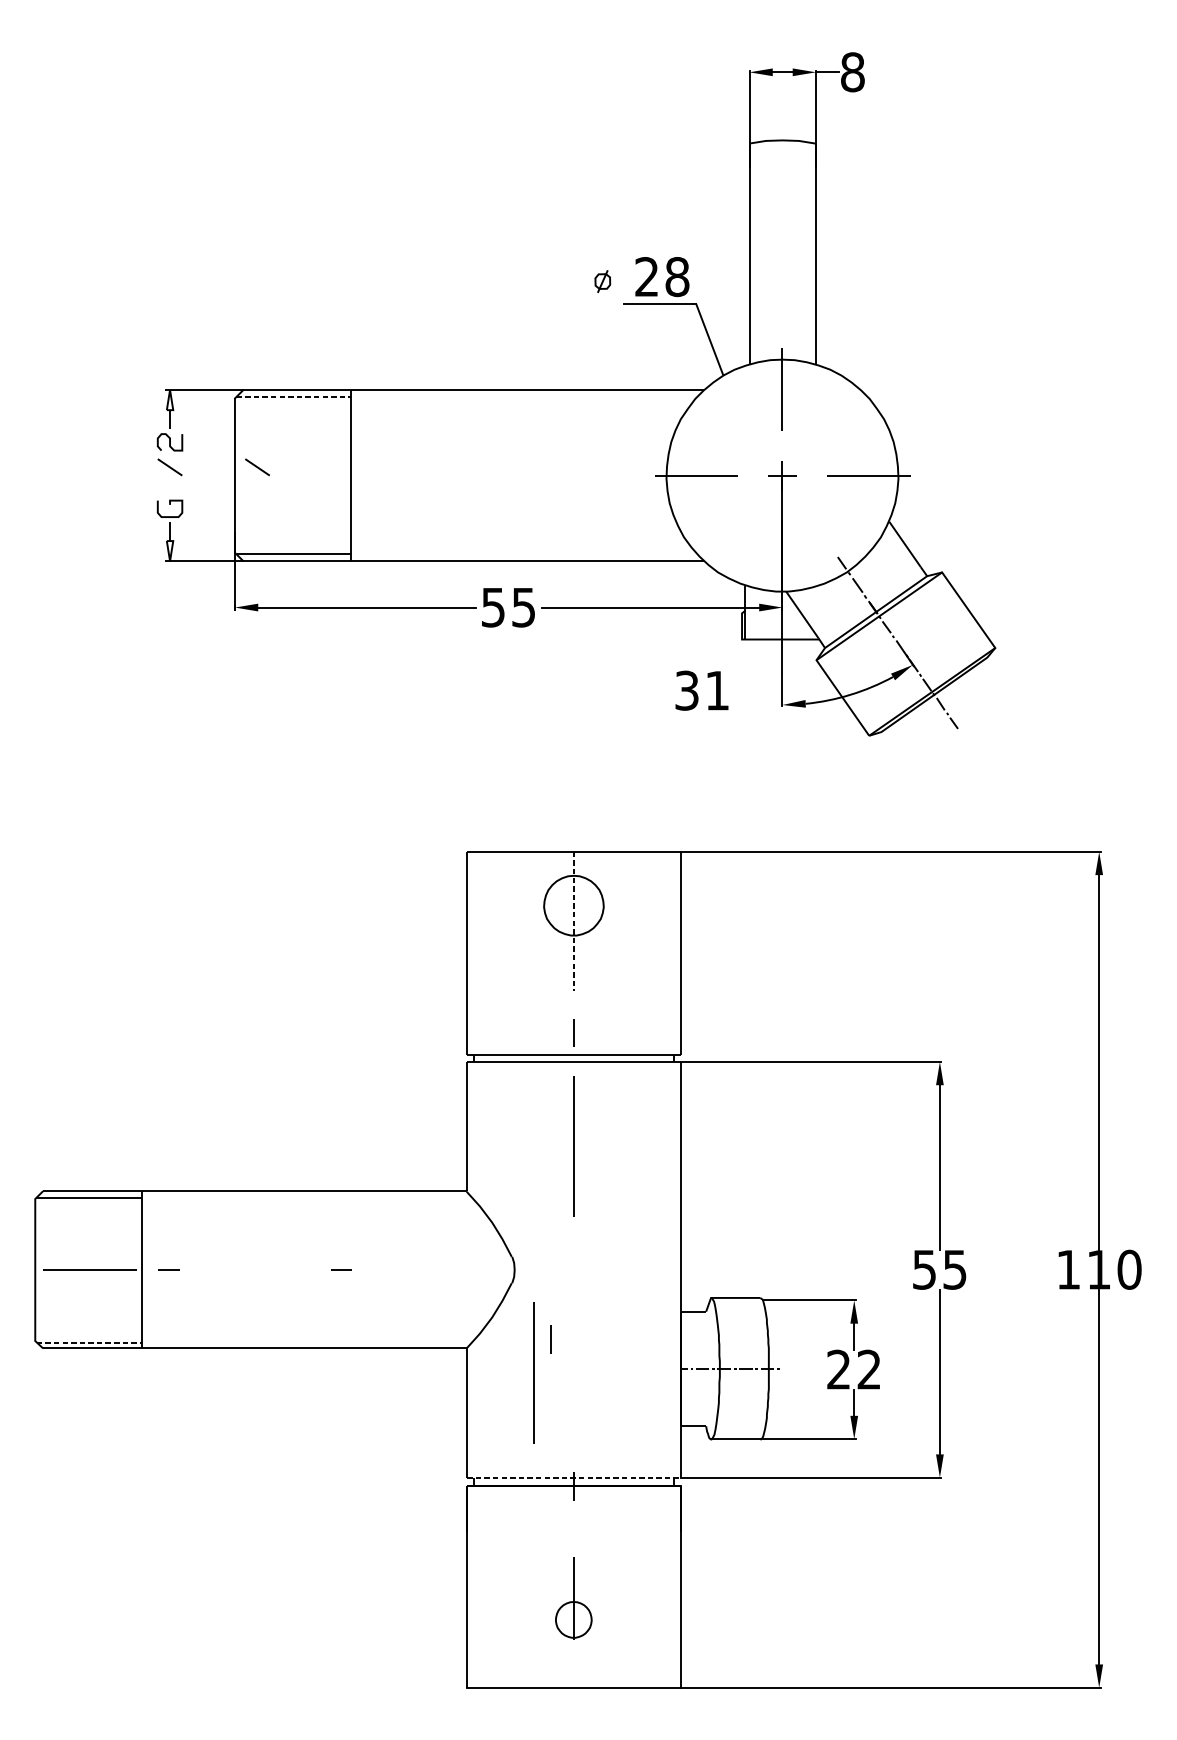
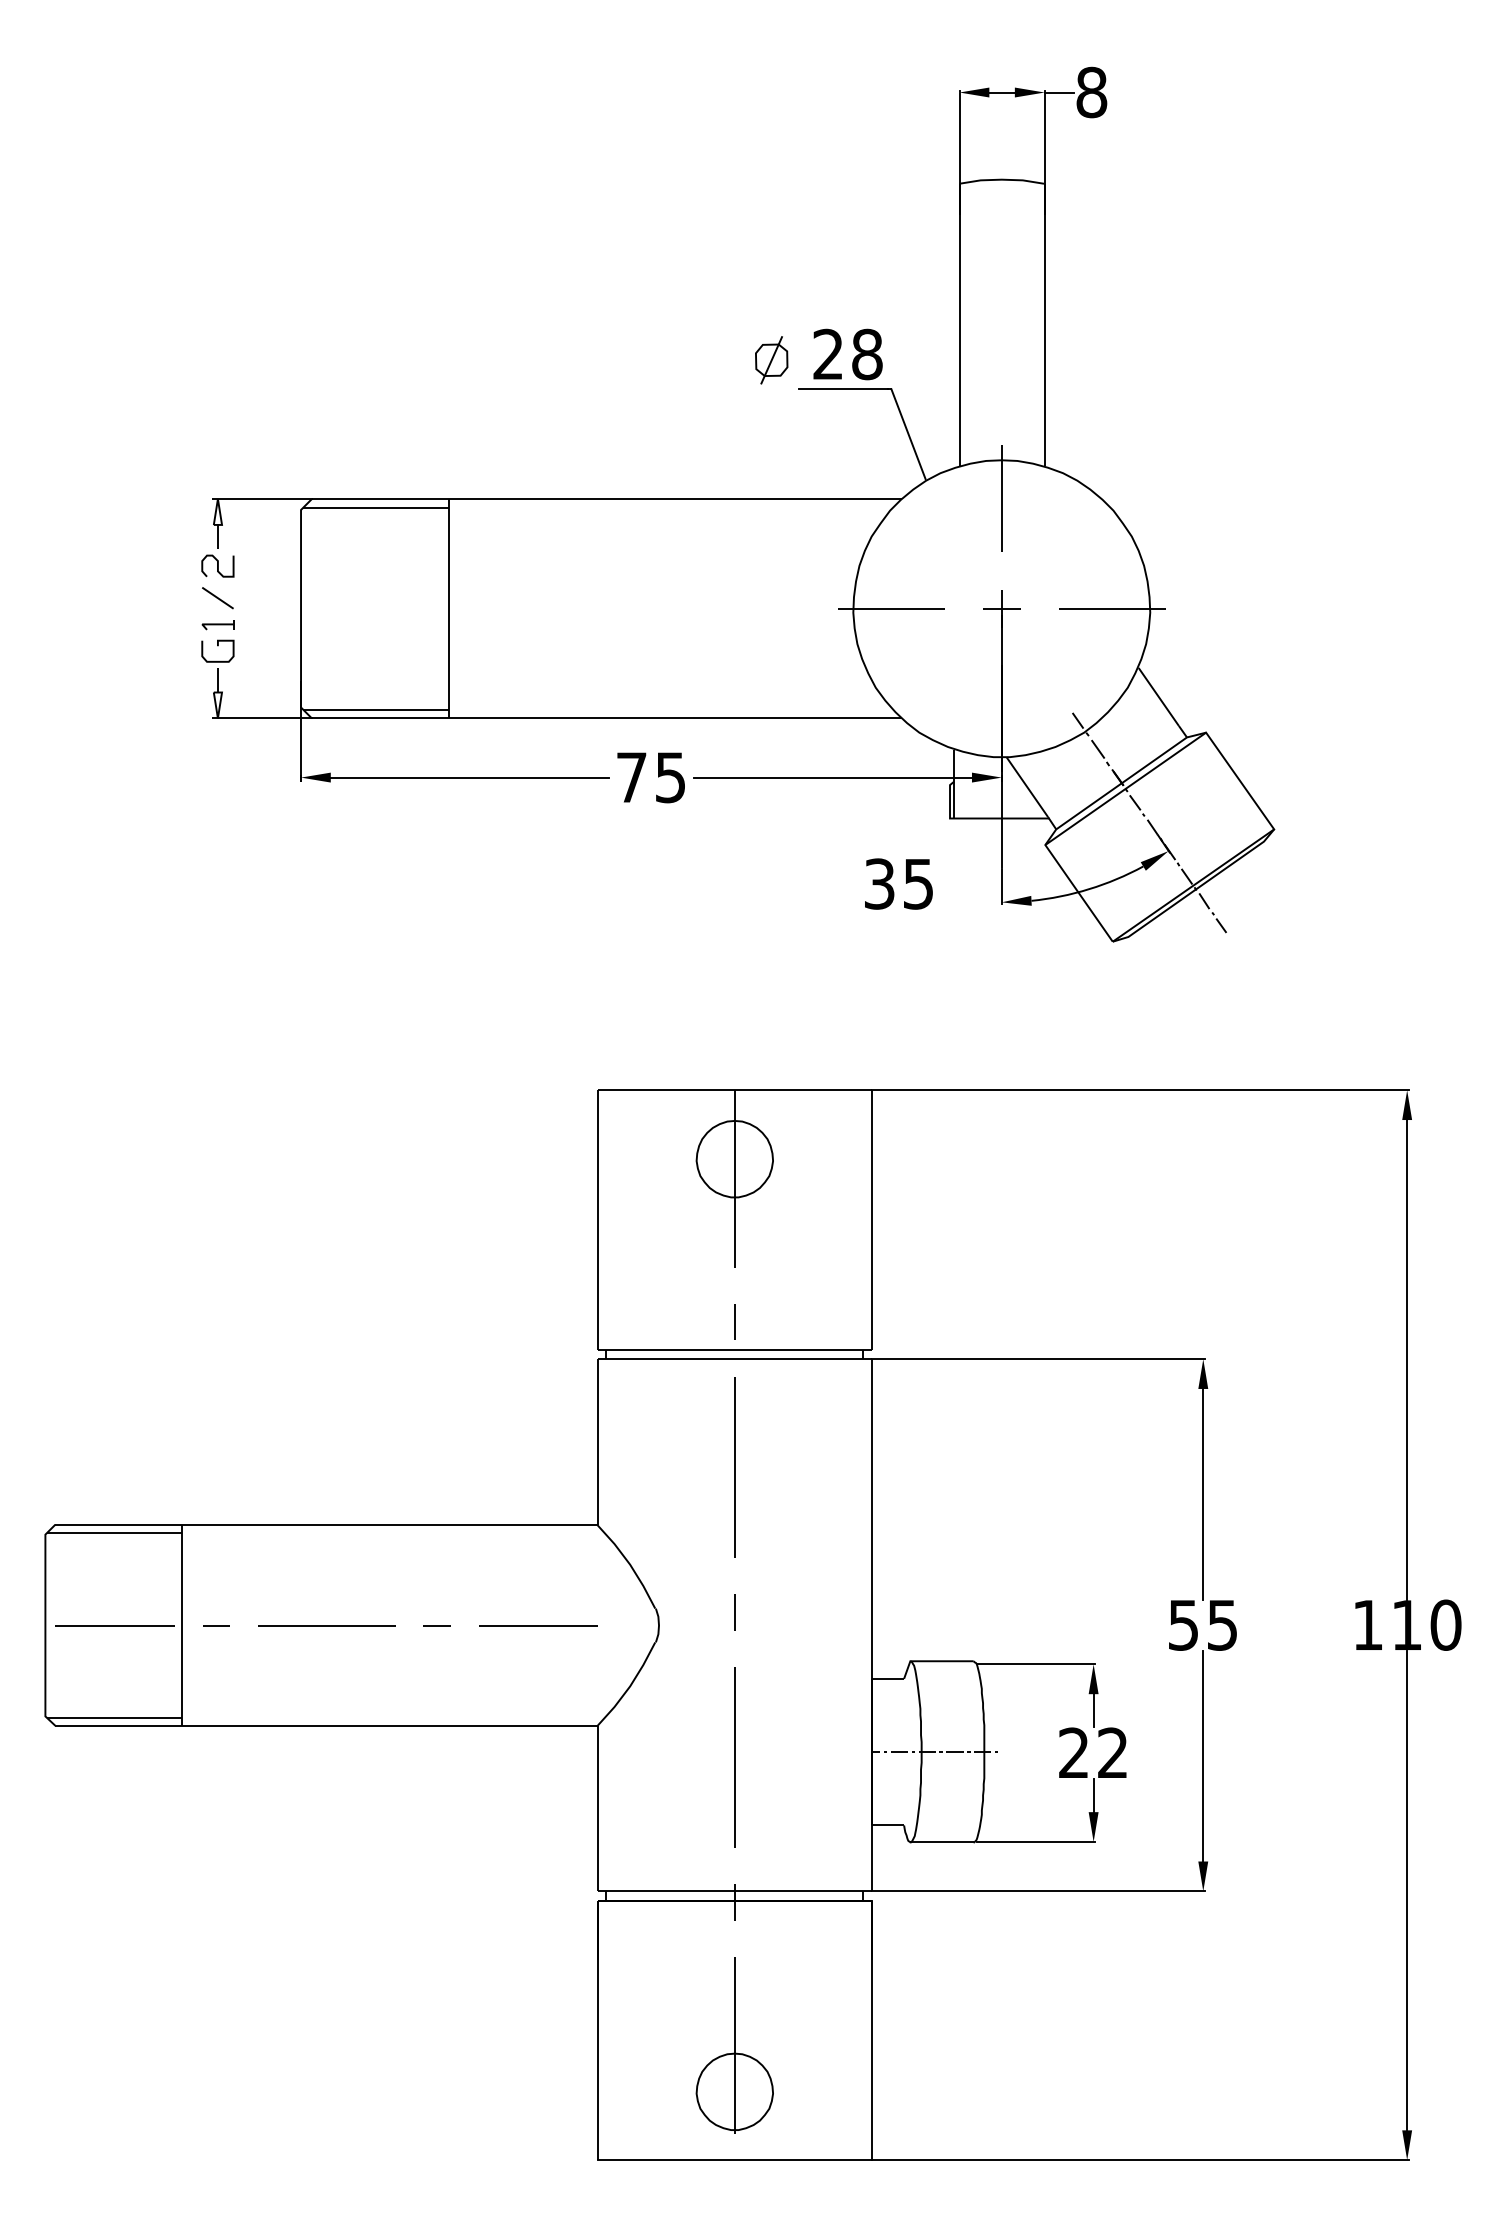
part: (602, 281) -> (771, 360), size x1.67
line: (293, 396) -> (376, 507), dashed -> solid
line: (257, 467) -> (329, 598), removed
part: (169, 488) -> (217, 625), added
text: (493, 607) -> (631, 777), 55 -> 75
text: (717, 691) -> (918, 884), 31 -> 35
line: (573, 921) -> (734, 1179), dashed -> solid
line: (254, 1270) -> (326, 1625), added
line: (420, 1270) -> (538, 1625), added
line: (550, 1339) -> (734, 1612), moved
line: (90, 1342) -> (115, 1718), dashed -> solid
line: (533, 1373) -> (734, 1757), moved
line: (573, 1477) -> (734, 1891), dashed -> solid
part: (573, 1598) -> (734, 2045), size x1.67

